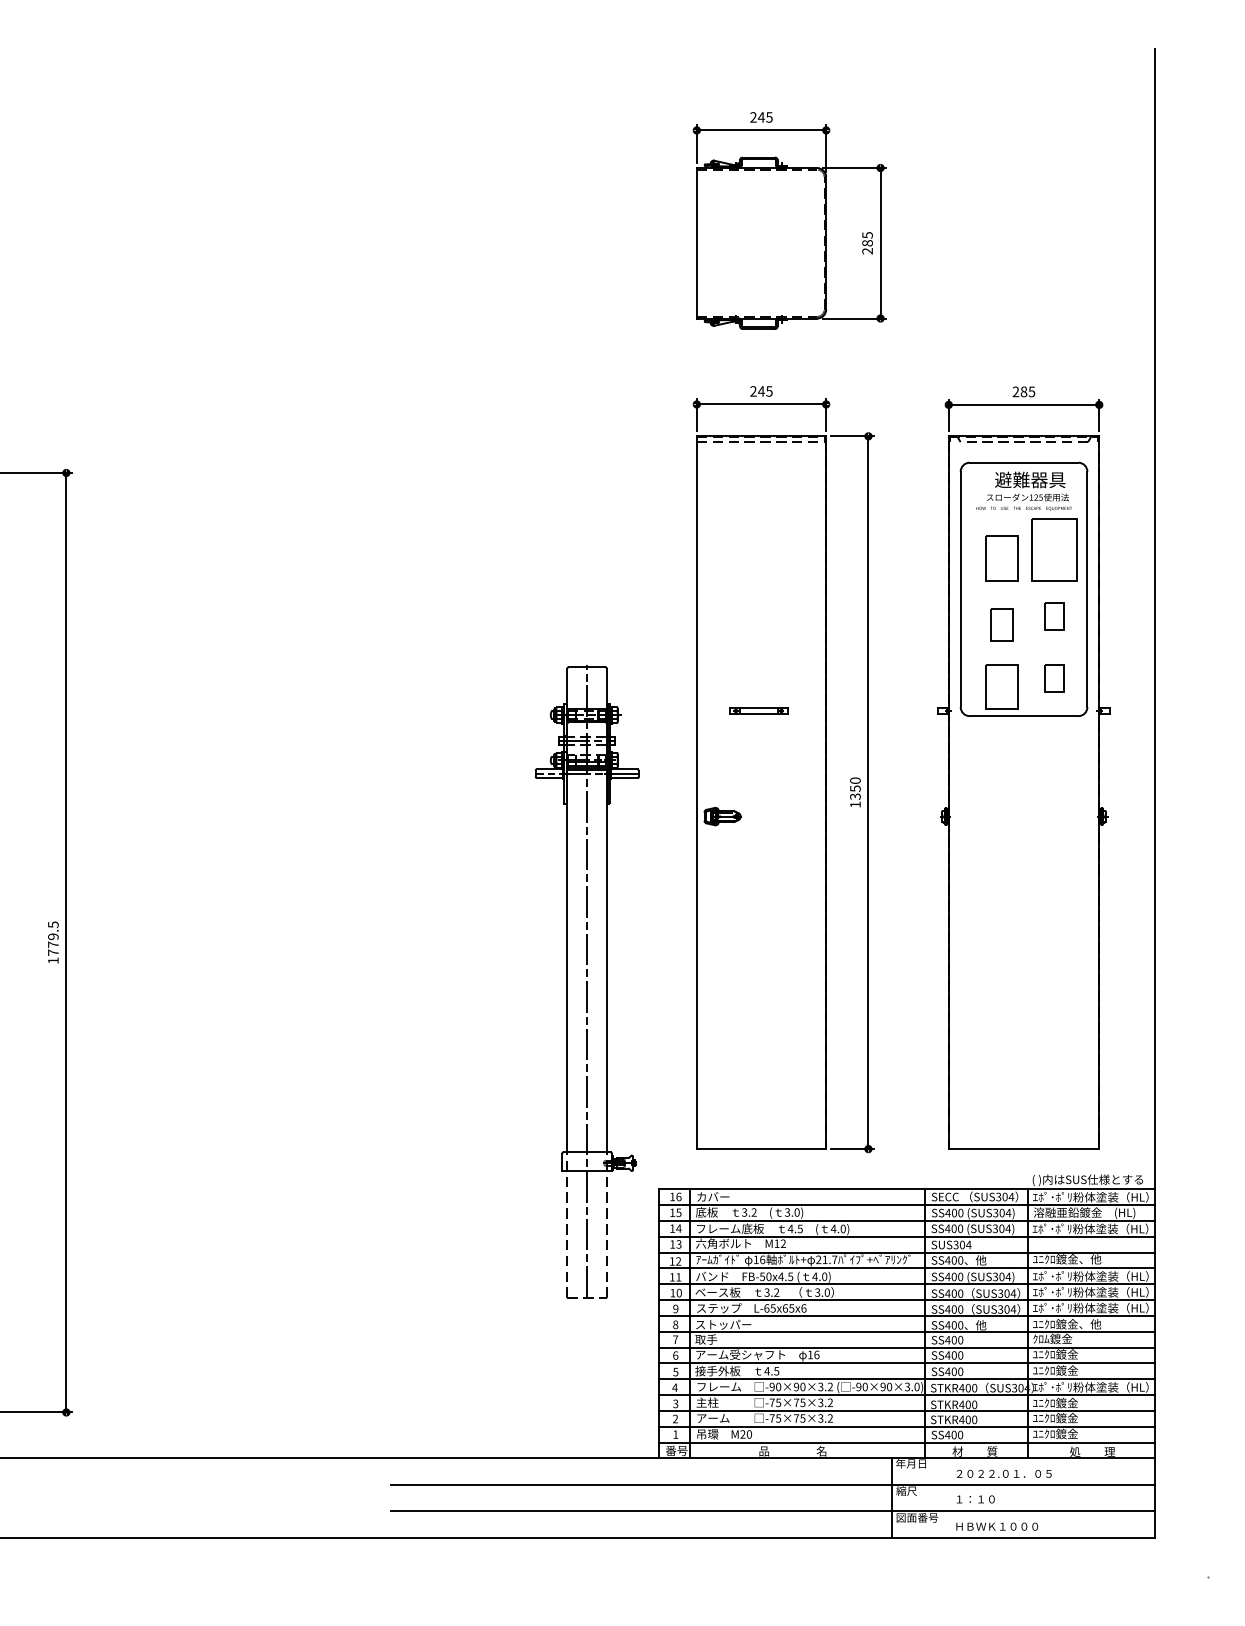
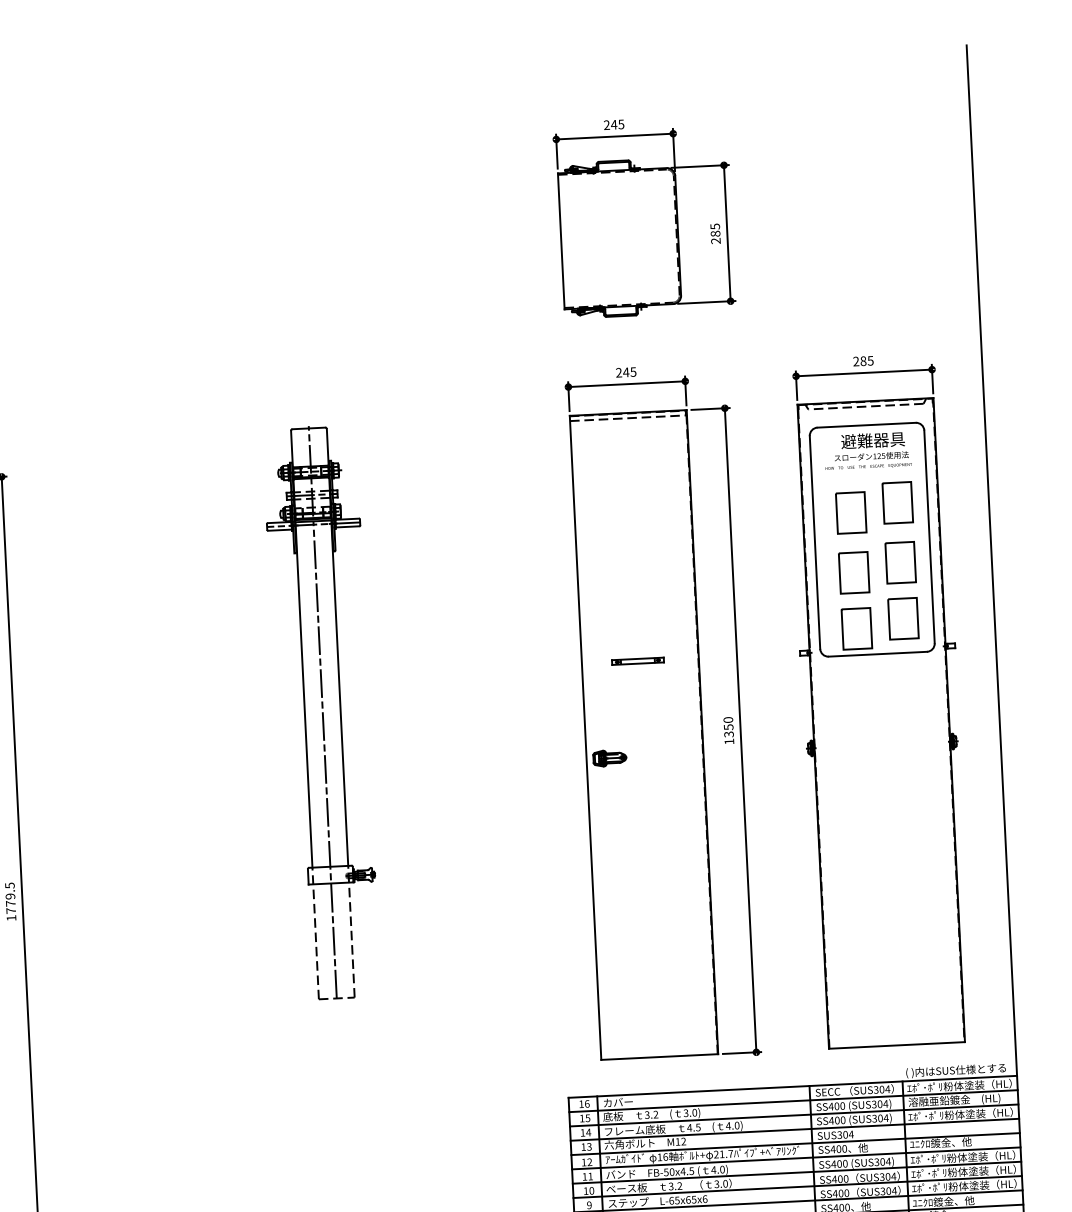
part: (1053, 549) -> (897, 502), size x0.71
part: (1053, 616) -> (900, 562), size x1.67
part: (1001, 624) -> (853, 572), size x1.43
part: (1053, 678) -> (902, 618), size x1.67
part: (586, 981) -> (322, 712), moved

